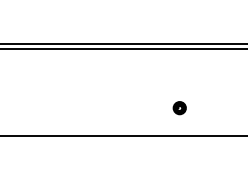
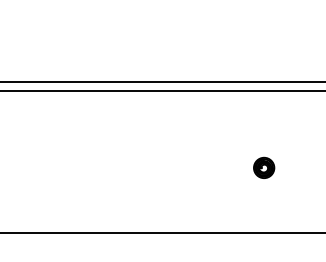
part: (179, 108) -> (263, 168), moved

